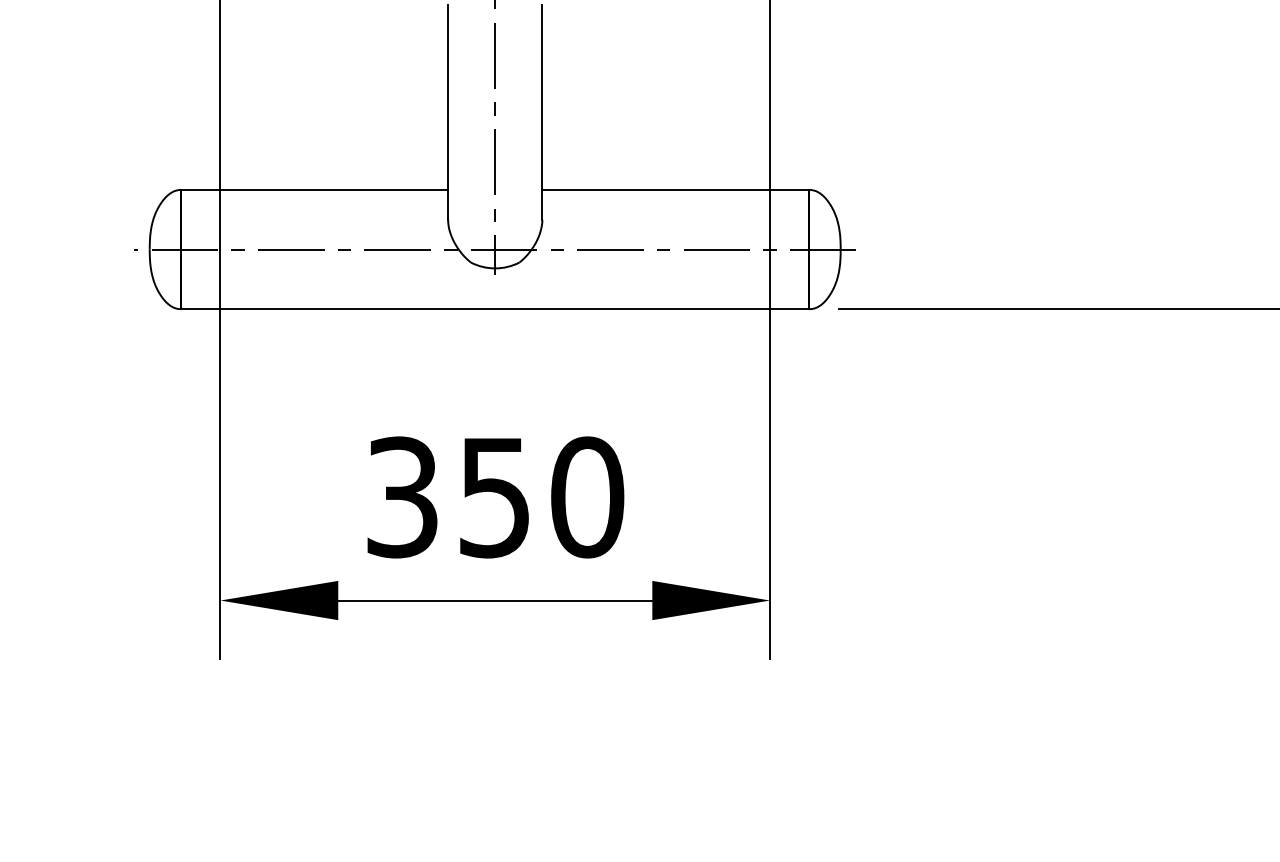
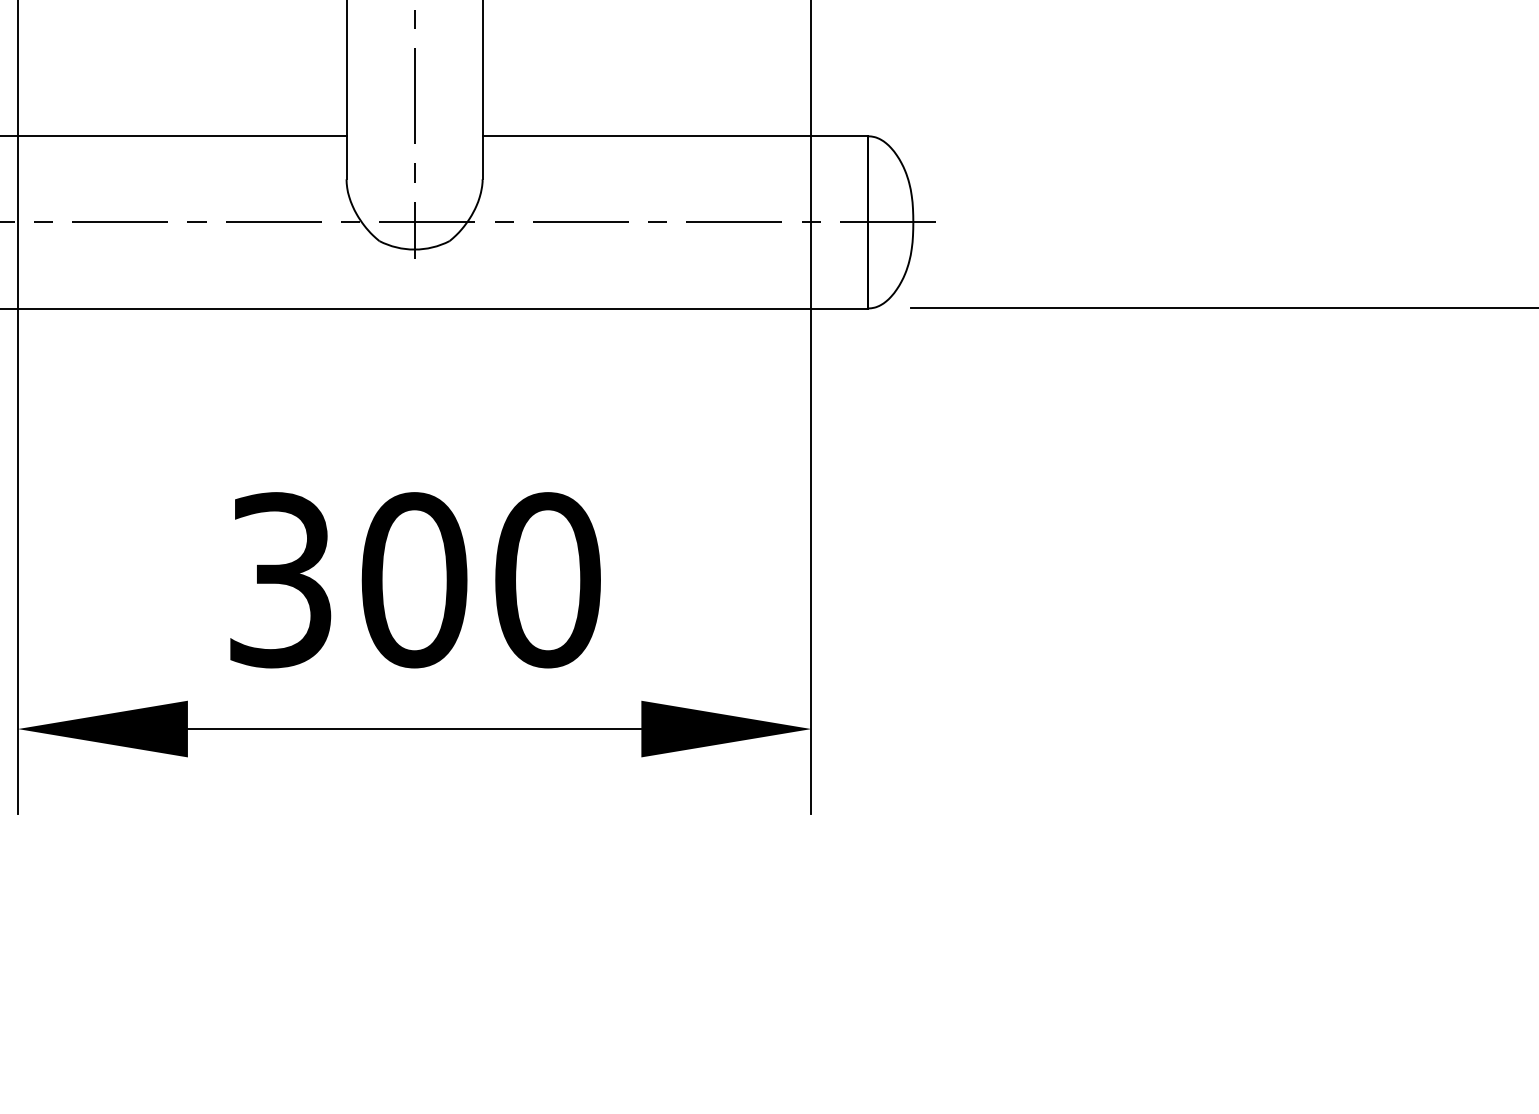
text: (494, 497) -> (413, 580), 350 -> 300

